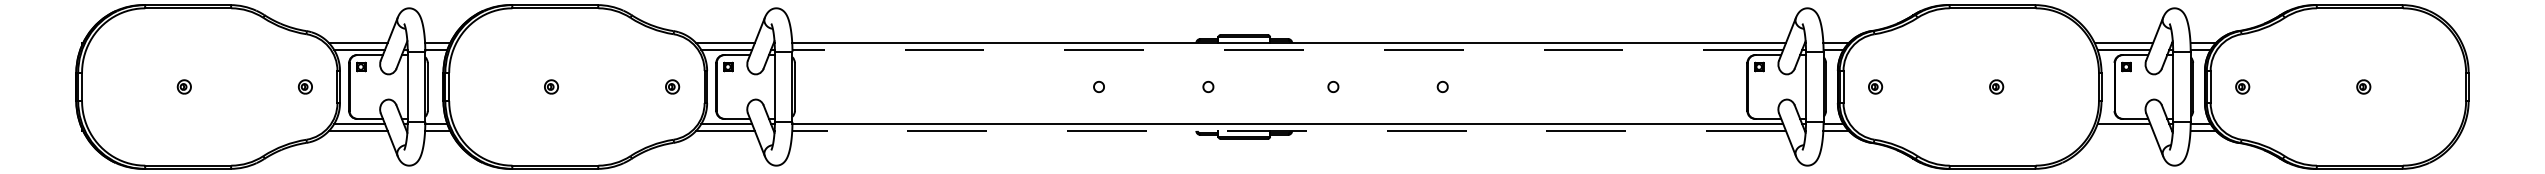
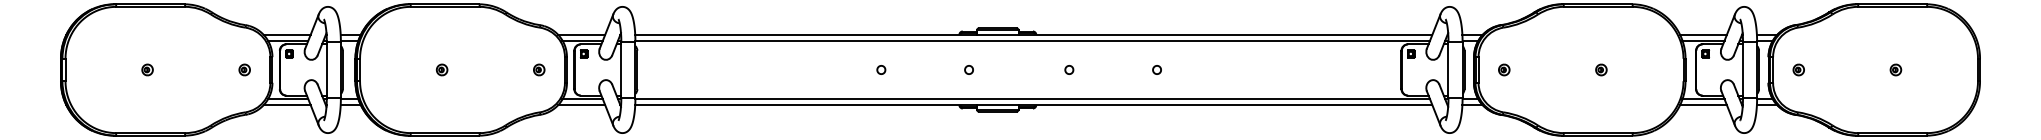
line: (1287, 50) -> (1032, 40), dashed -> solid
line: (1289, 130) -> (1034, 104), dashed -> solid
line: (2123, 130) -> (1703, 104), added

